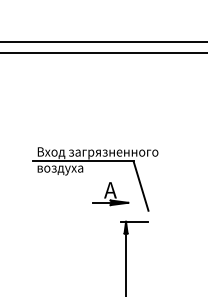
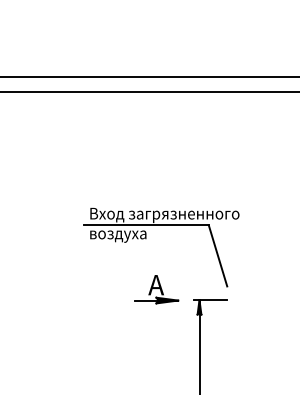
part: (110, 193) -> (156, 289), moved

